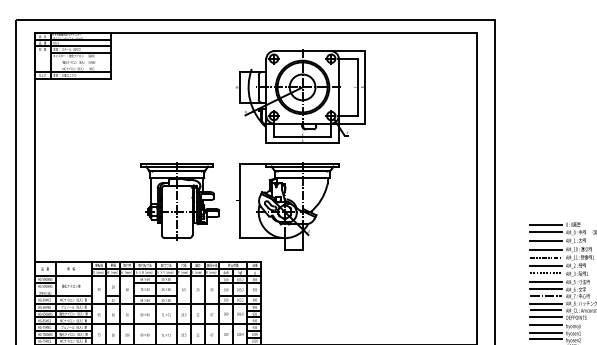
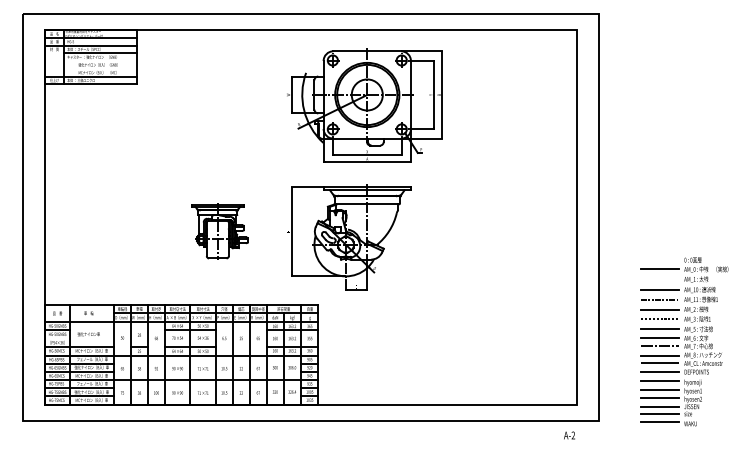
part: (179, 200) -> (219, 231), size x0.6
line: (546, 224) -> (660, 260), removed
line: (546, 240) -> (660, 279), removed

